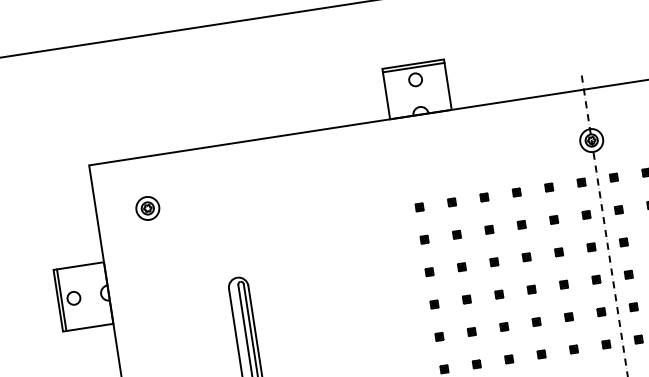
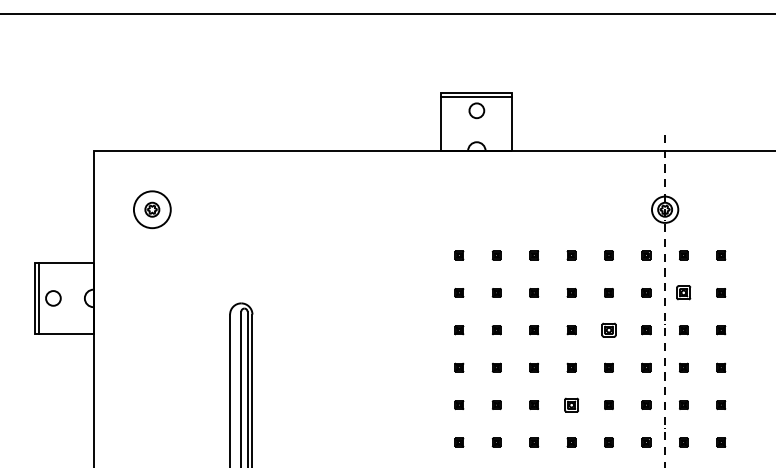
circle: (147, 208) -> (152, 209), size x1.4
part: (618, 209) -> (683, 292), size x1.6
part: (558, 252) -> (608, 330), size x1.6
part: (536, 321) -> (571, 404), size x1.6

